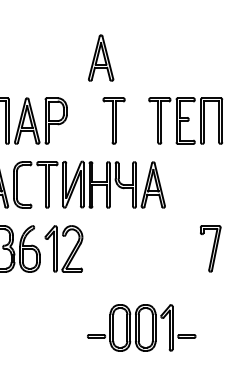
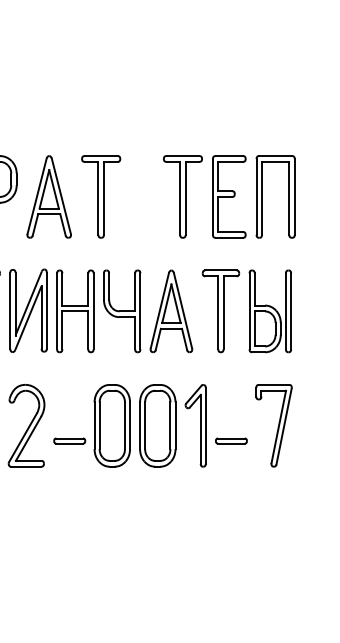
part: (101, 57) -> (49, 195), moved
part: (195, 184) -> (246, 310), added
part: (141, 327) -> (150, 425), moved

